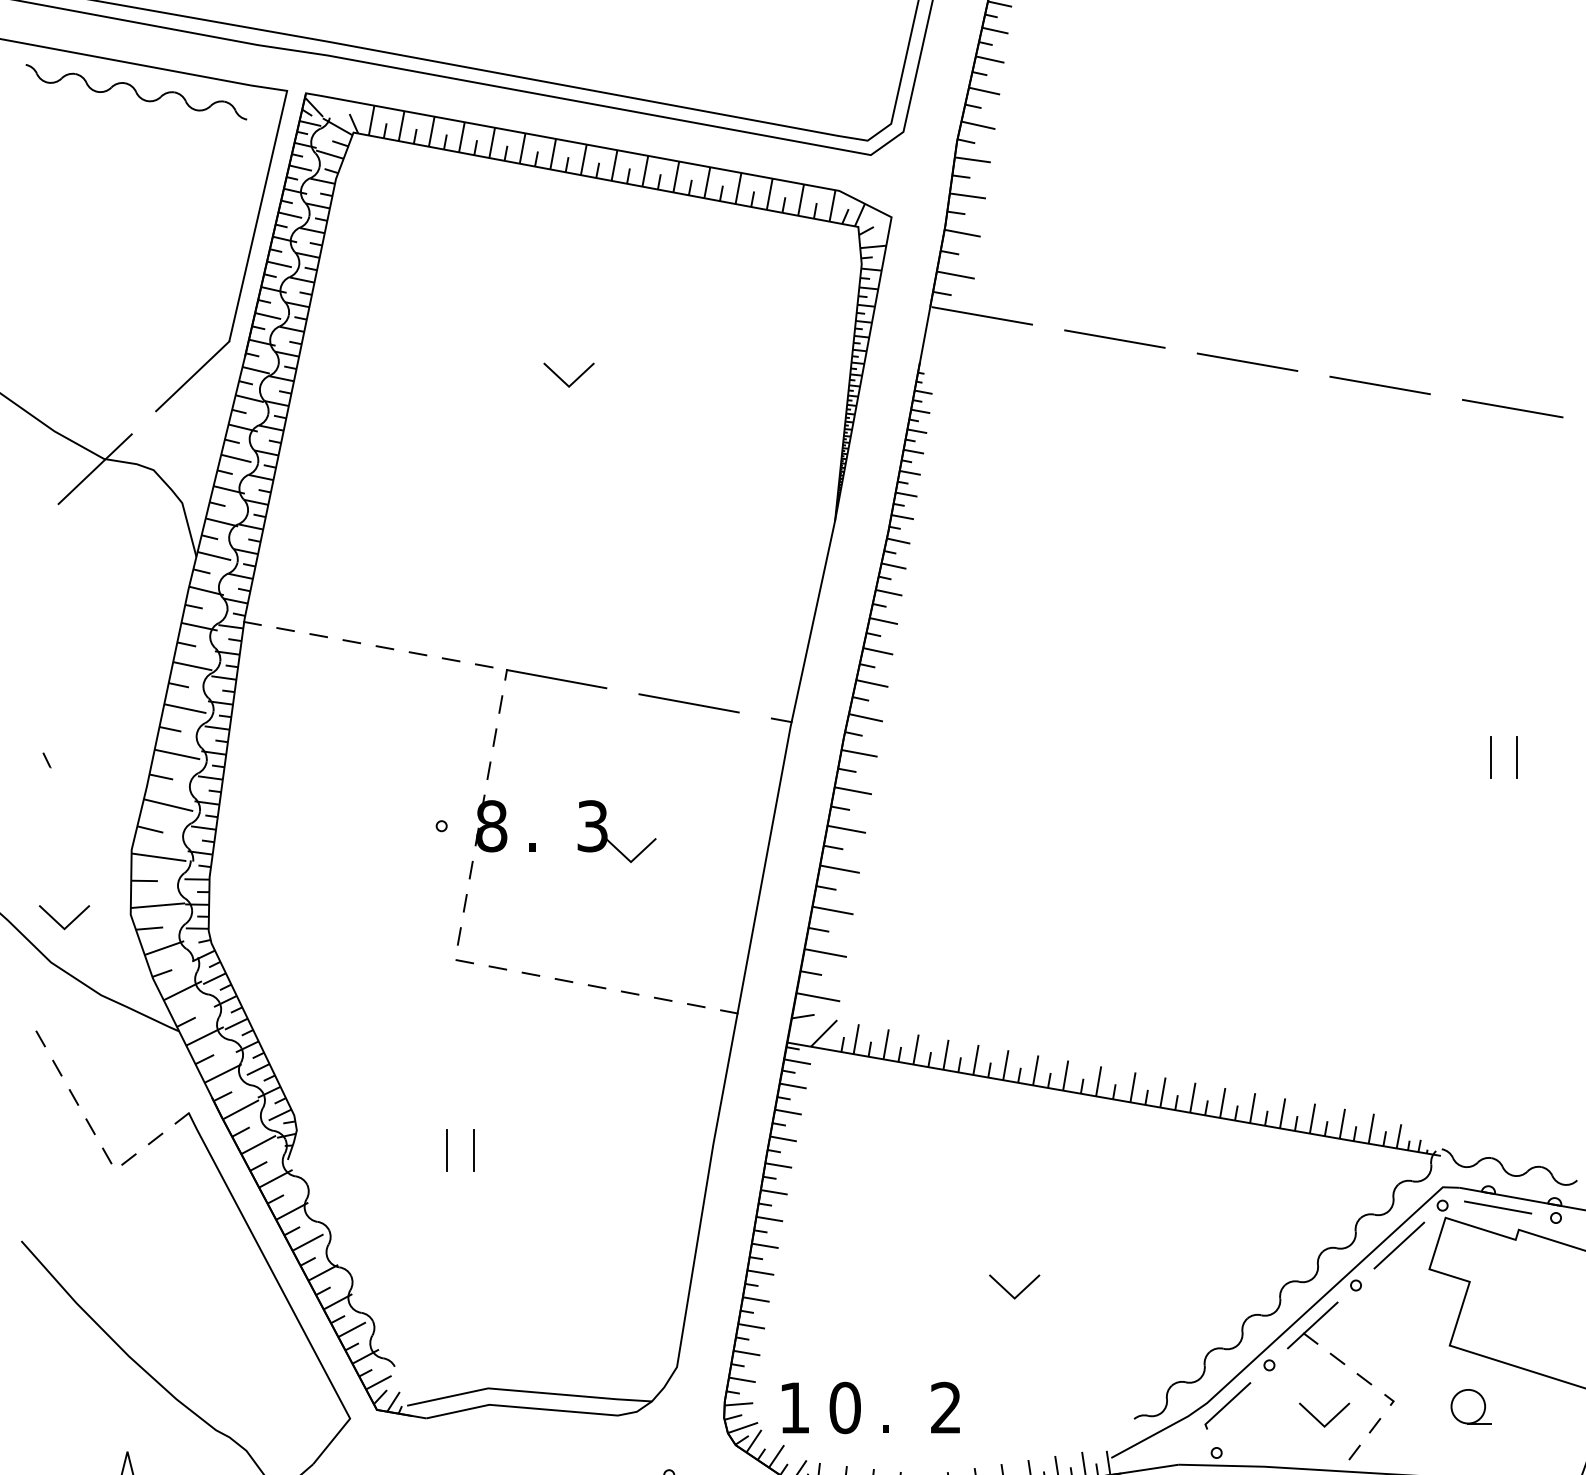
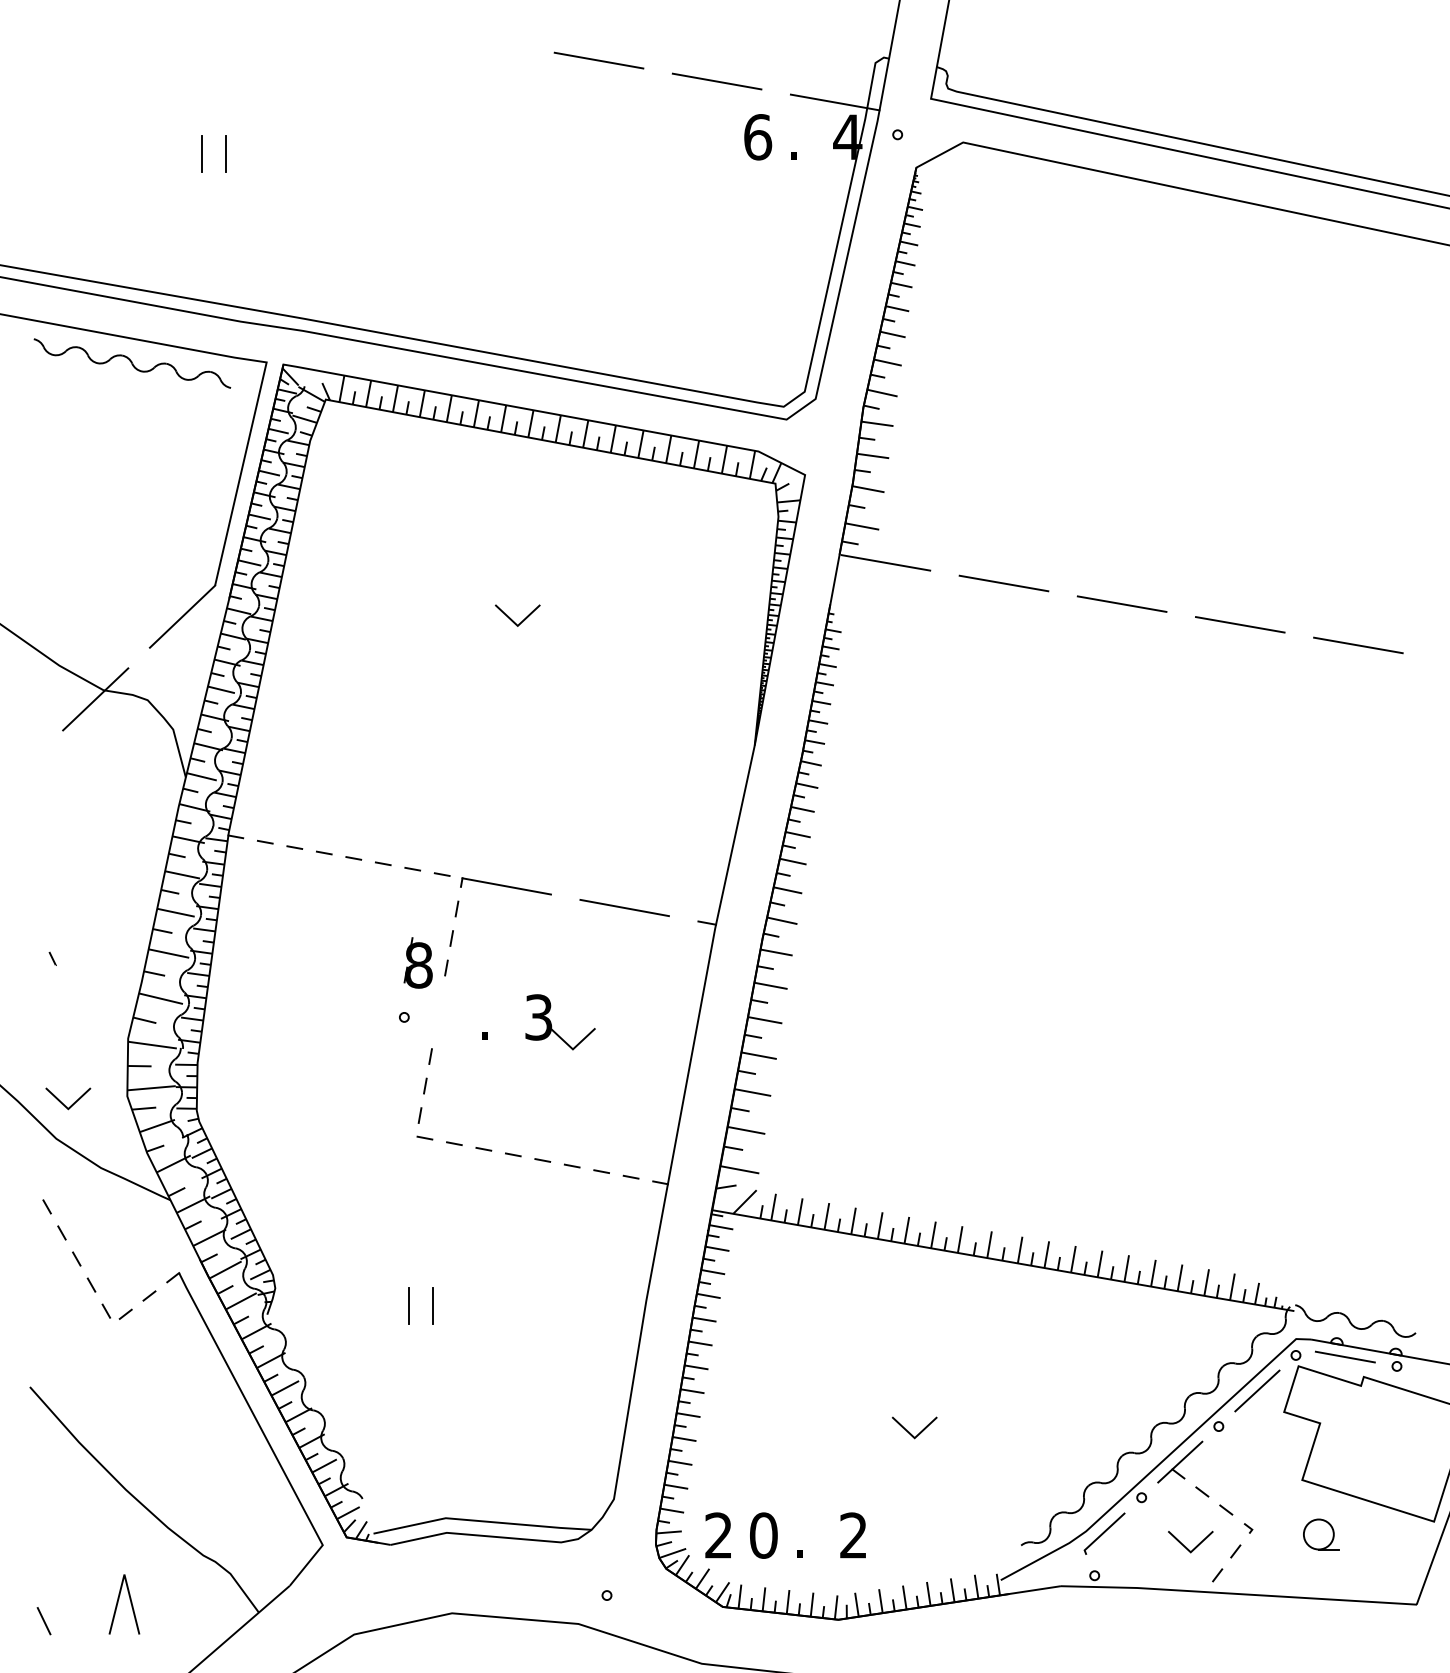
line: (1490, 757) -> (1338, 956), removed
line: (1517, 757) -> (1362, 956), removed
part: (490, 822) -> (417, 962), moved
text: (794, 1407) -> (718, 1535), 1 -> 2

